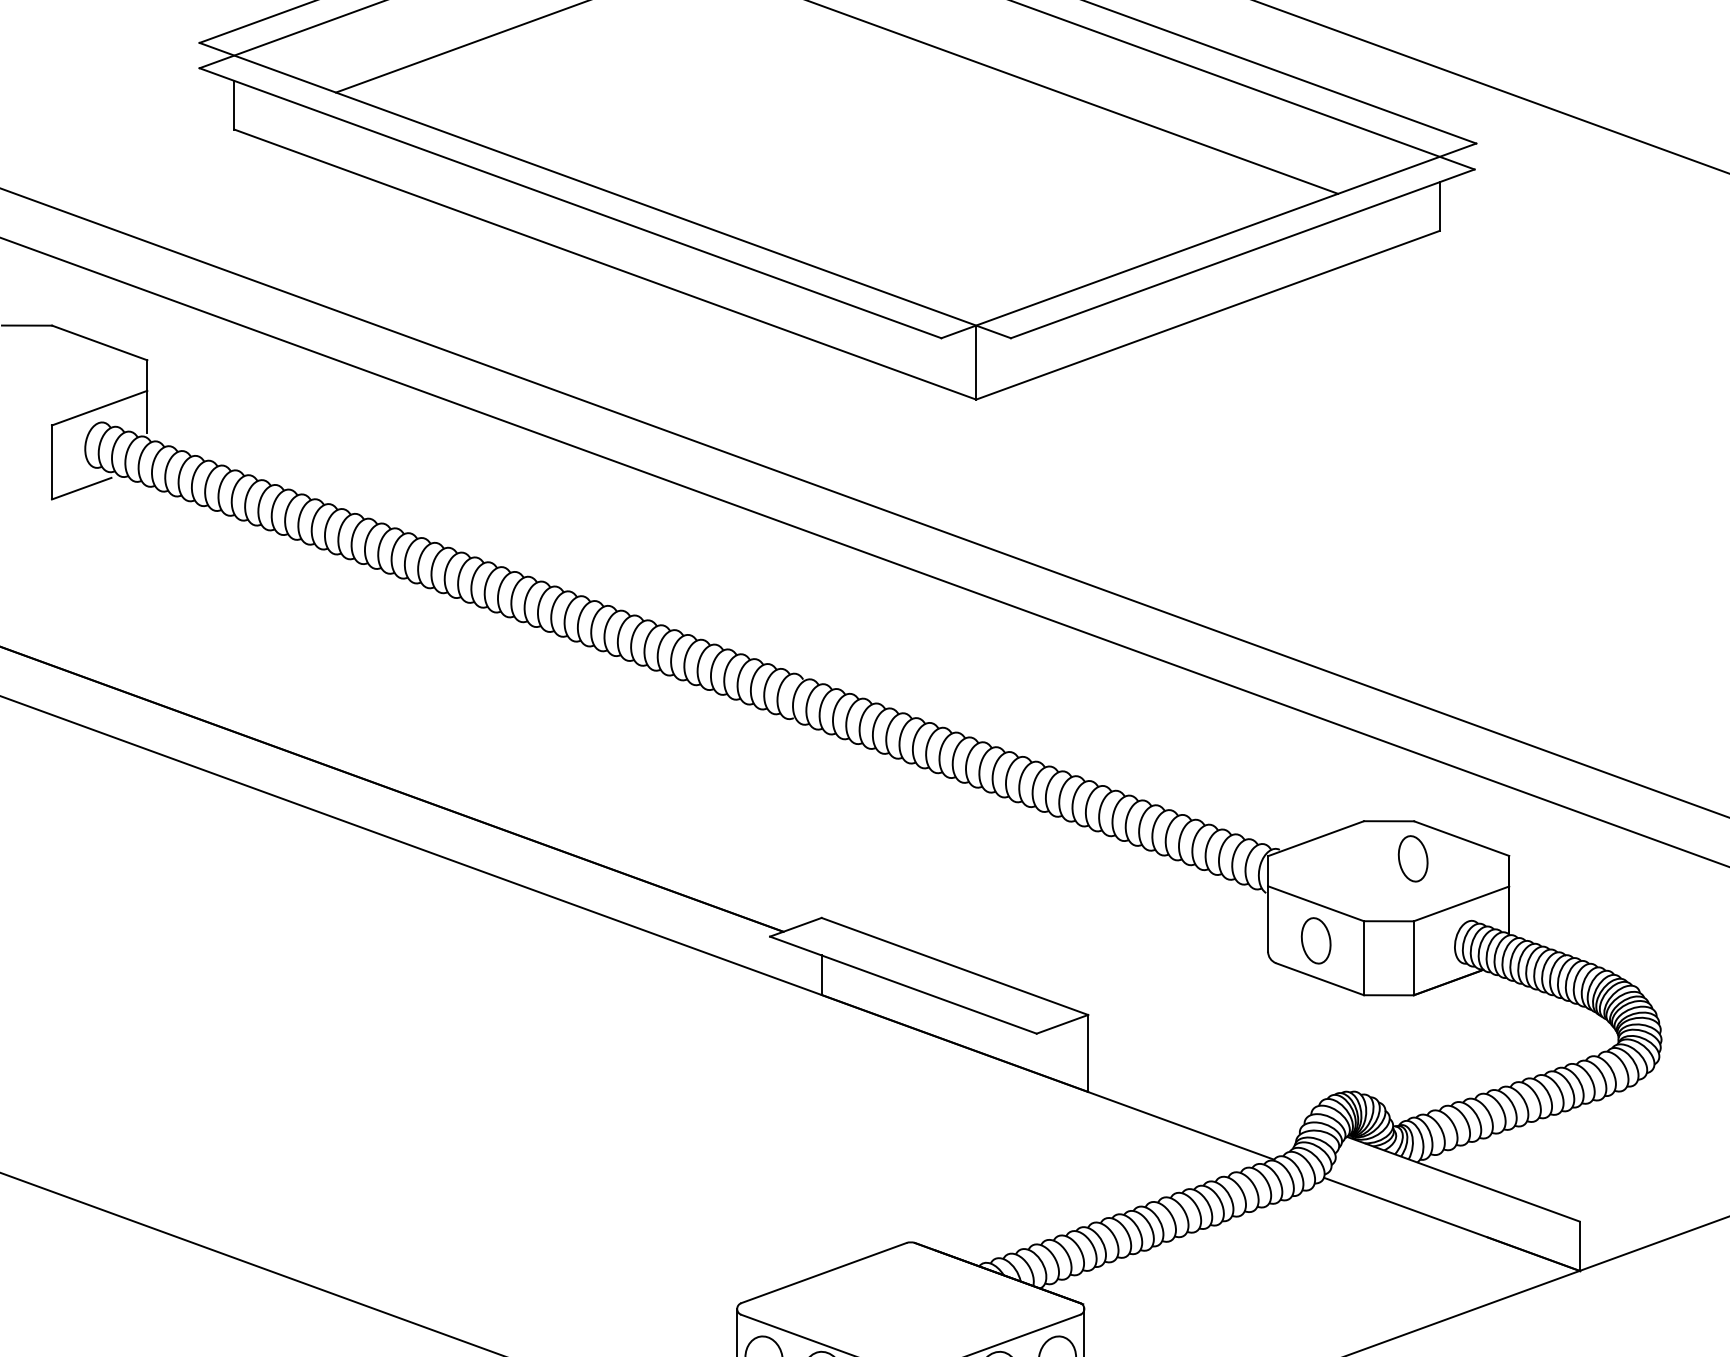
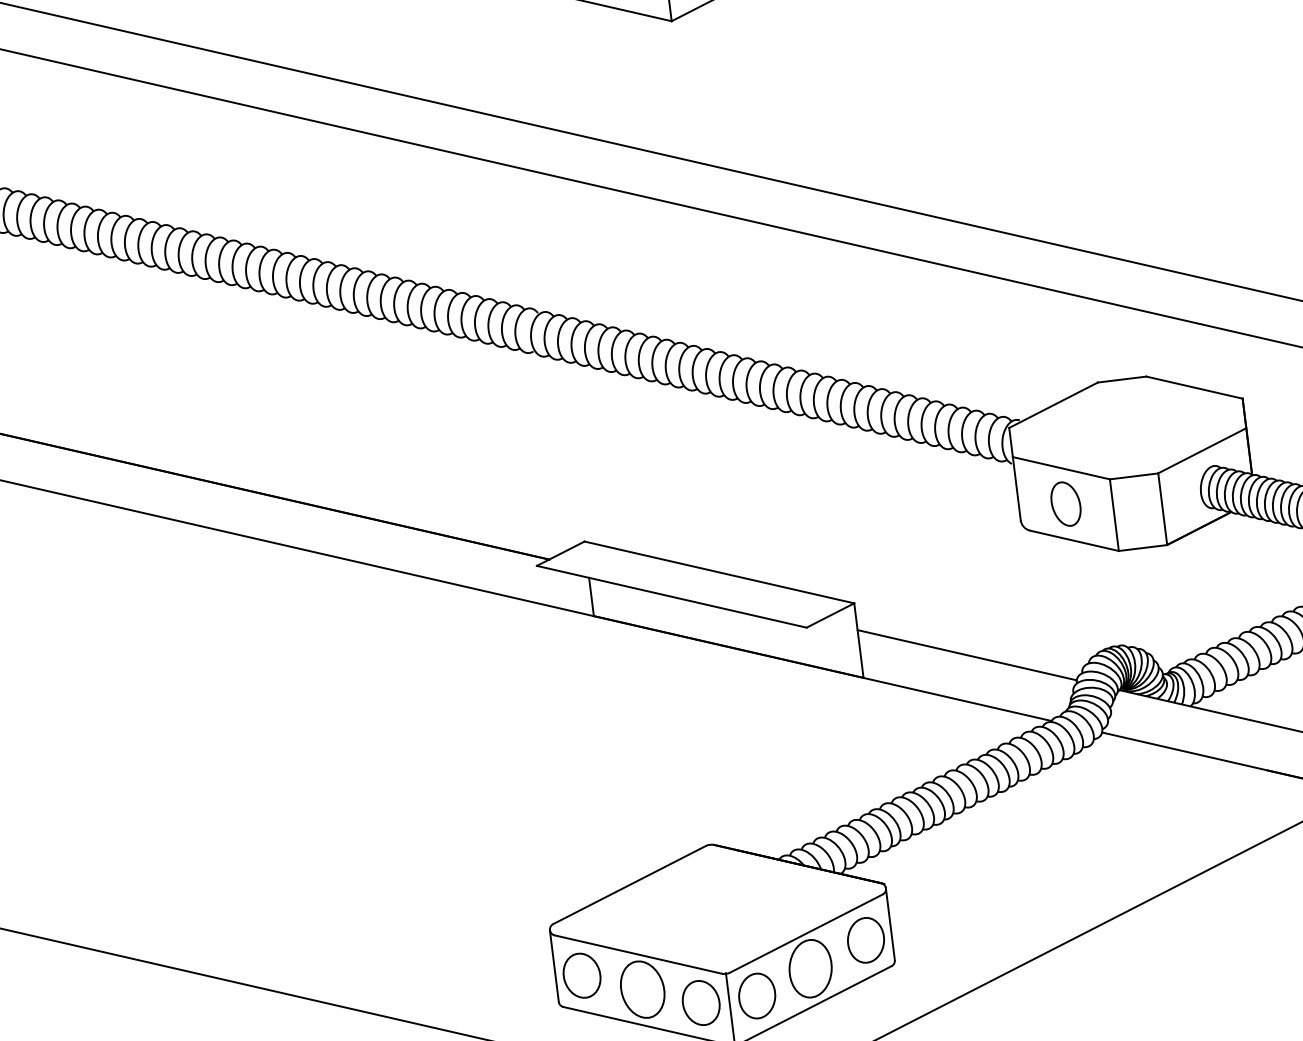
part: (1412, 858) -> (1149, 412), removed
line: (1196, 1081) -> (967, 654), added

